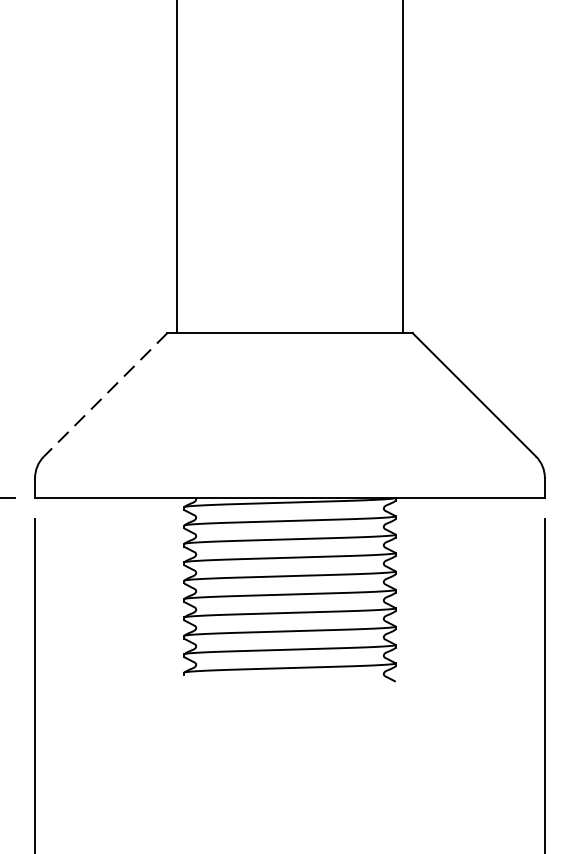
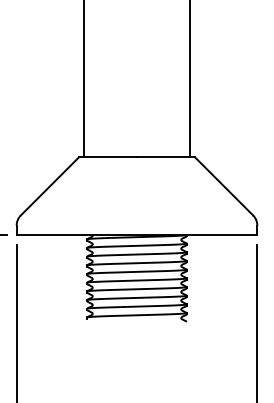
line: (104, 395) -> (49, 186), dashed -> solid

